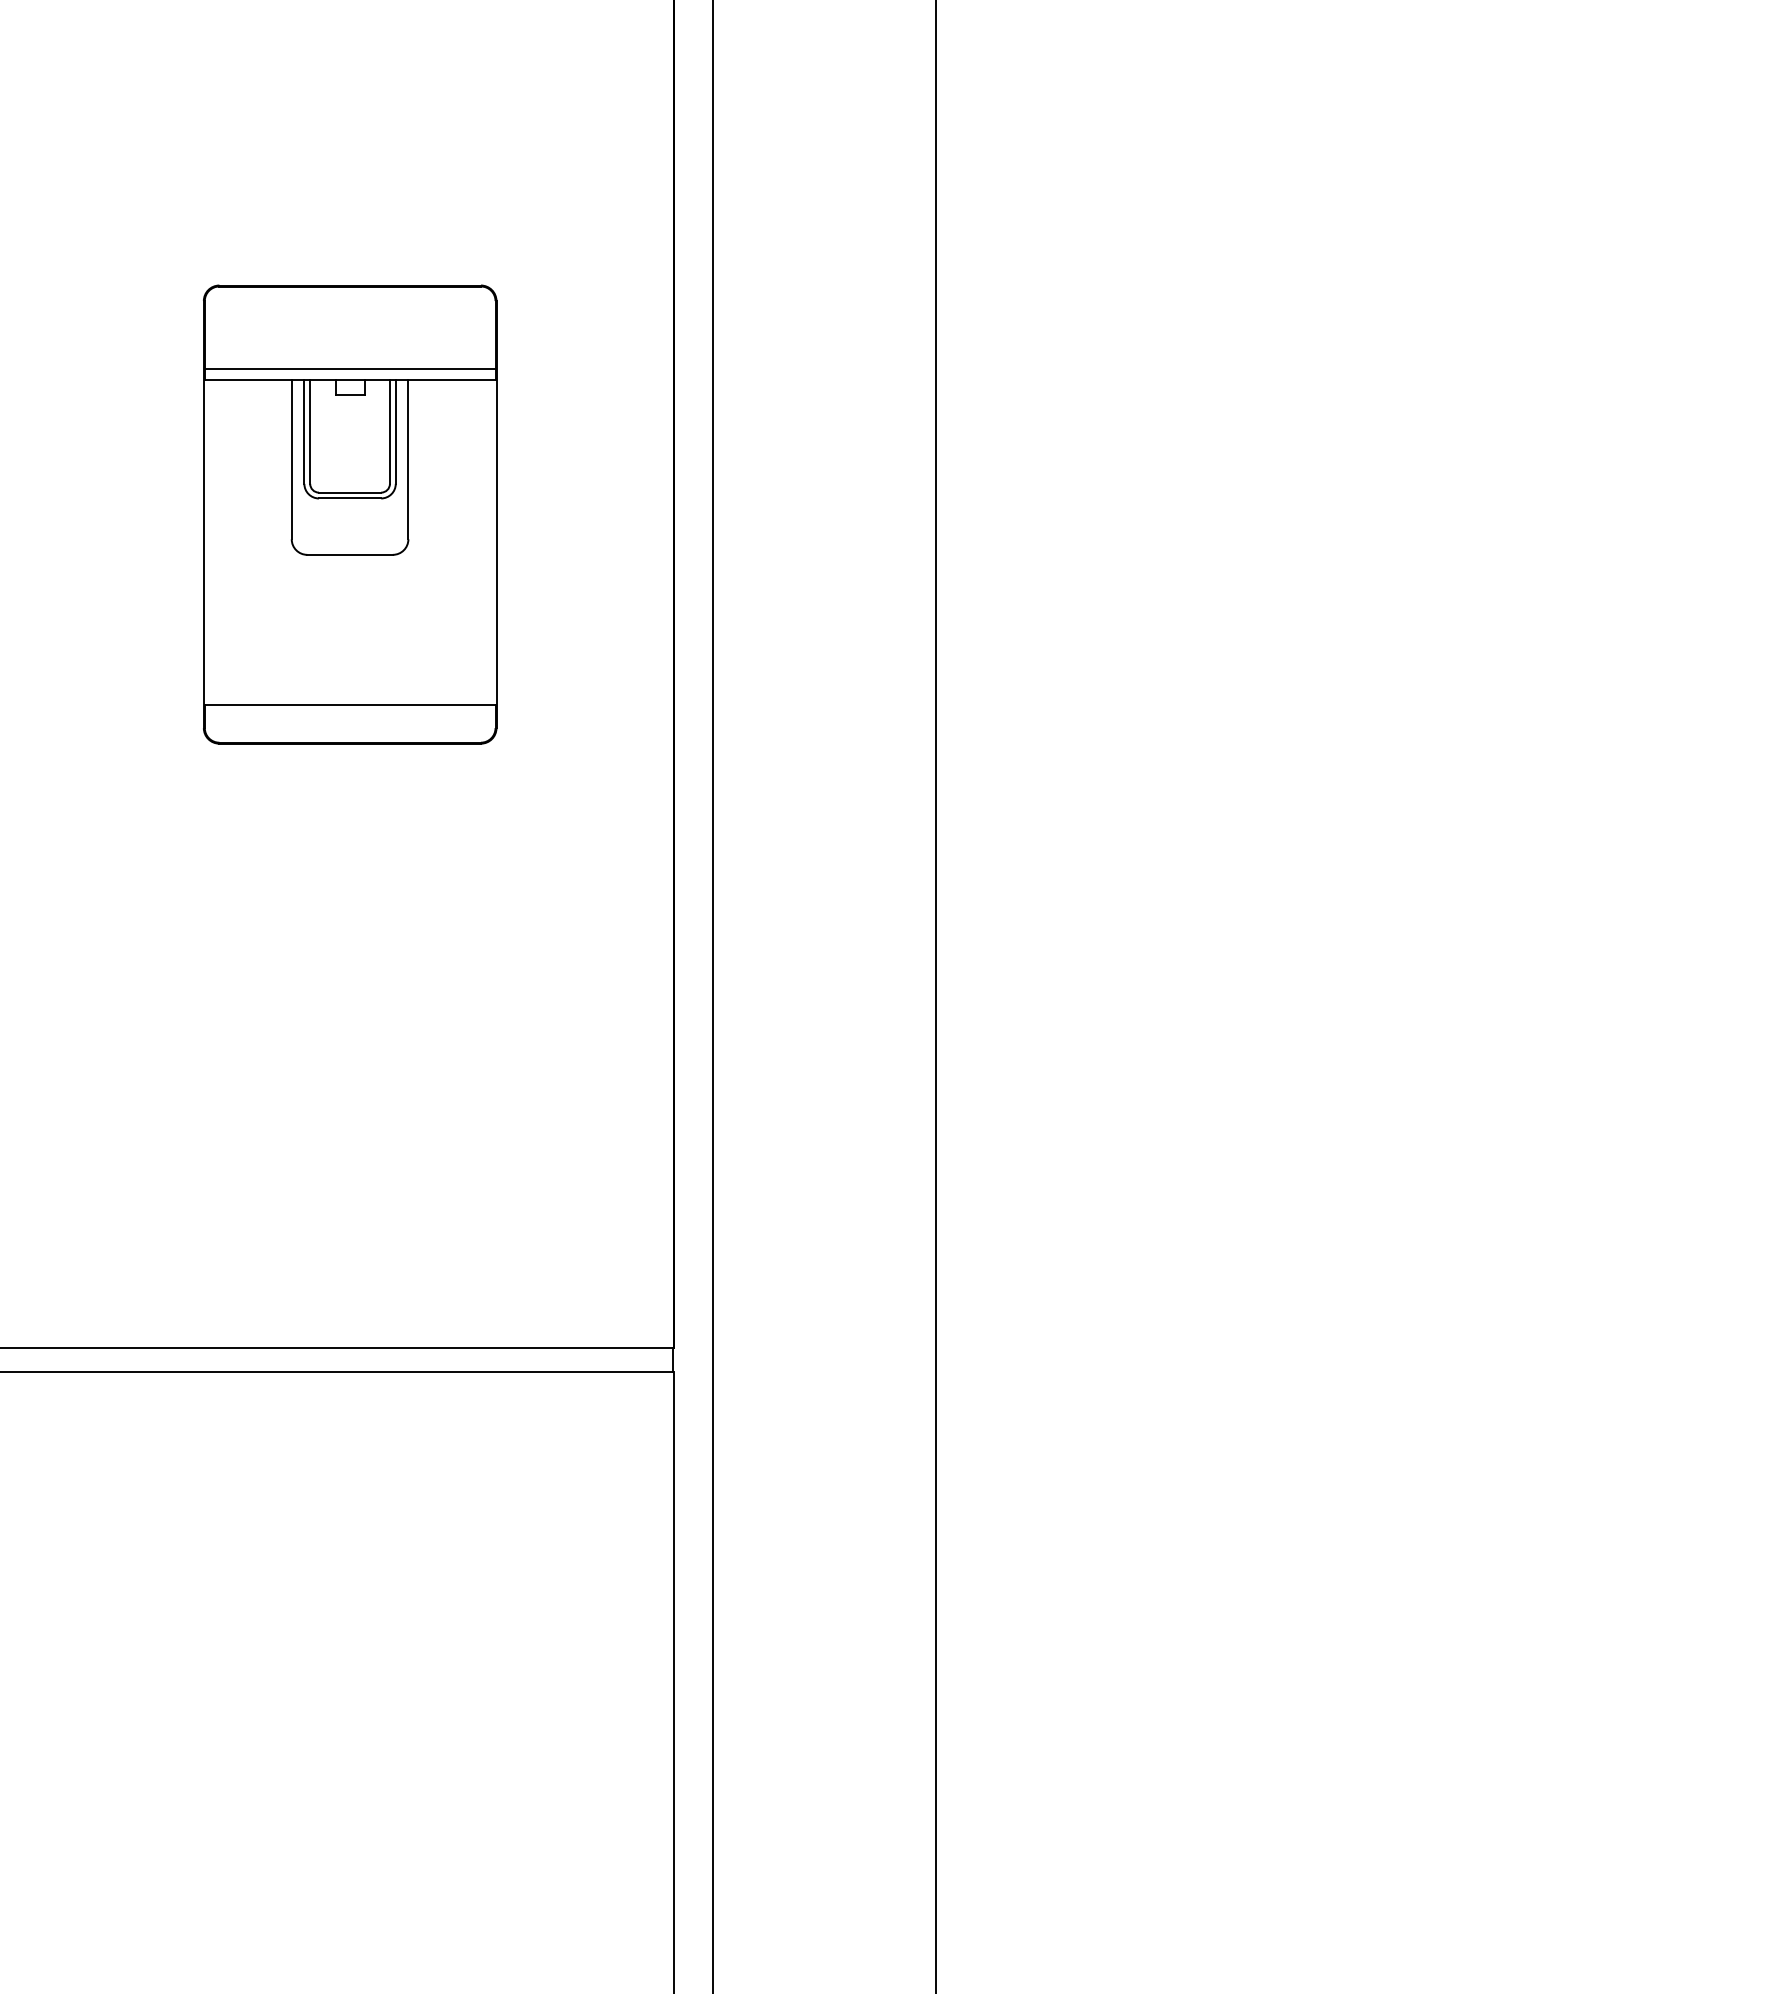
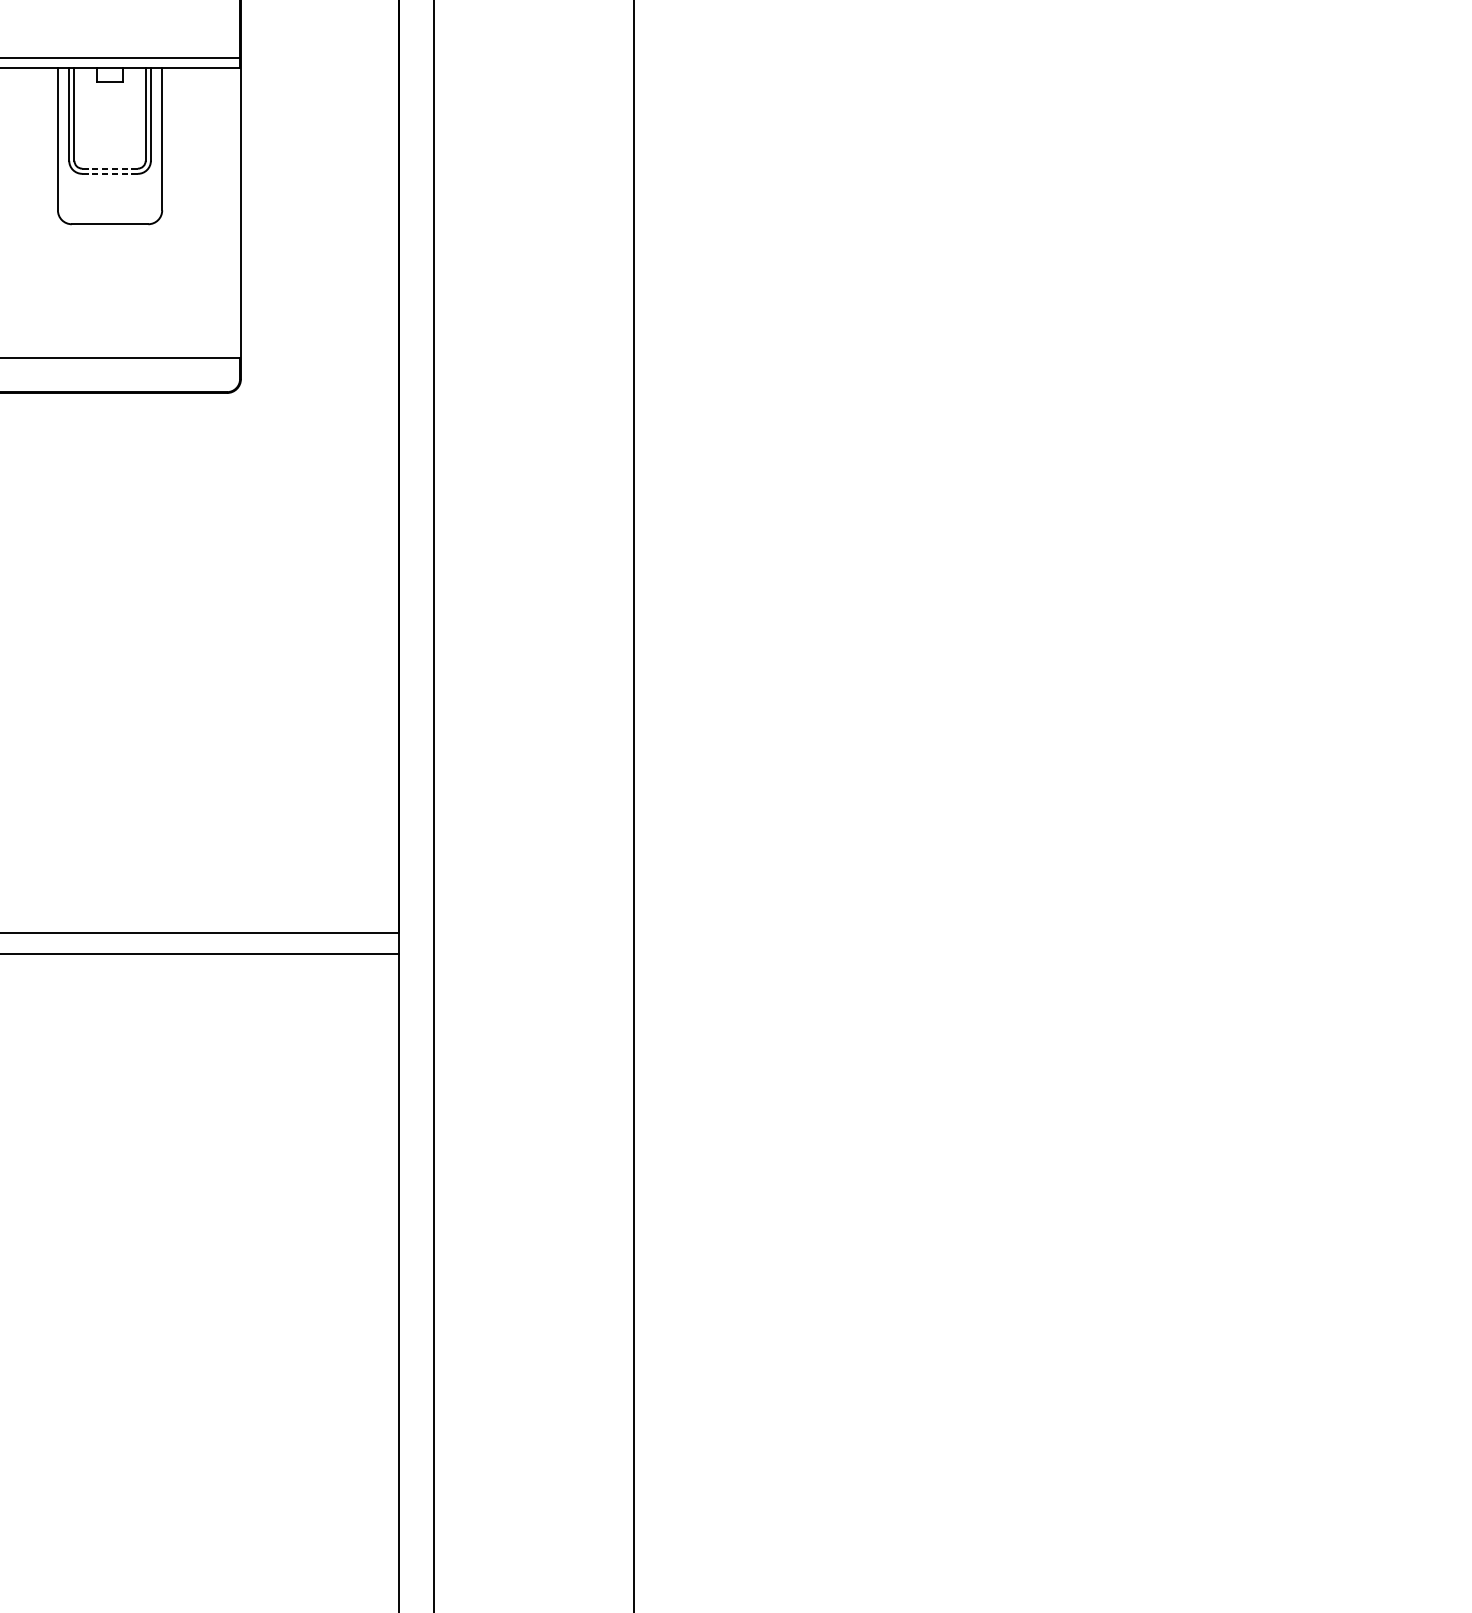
line: (350, 492) -> (110, 168), solid -> dashed
line: (350, 498) -> (110, 173), solid -> dashed

